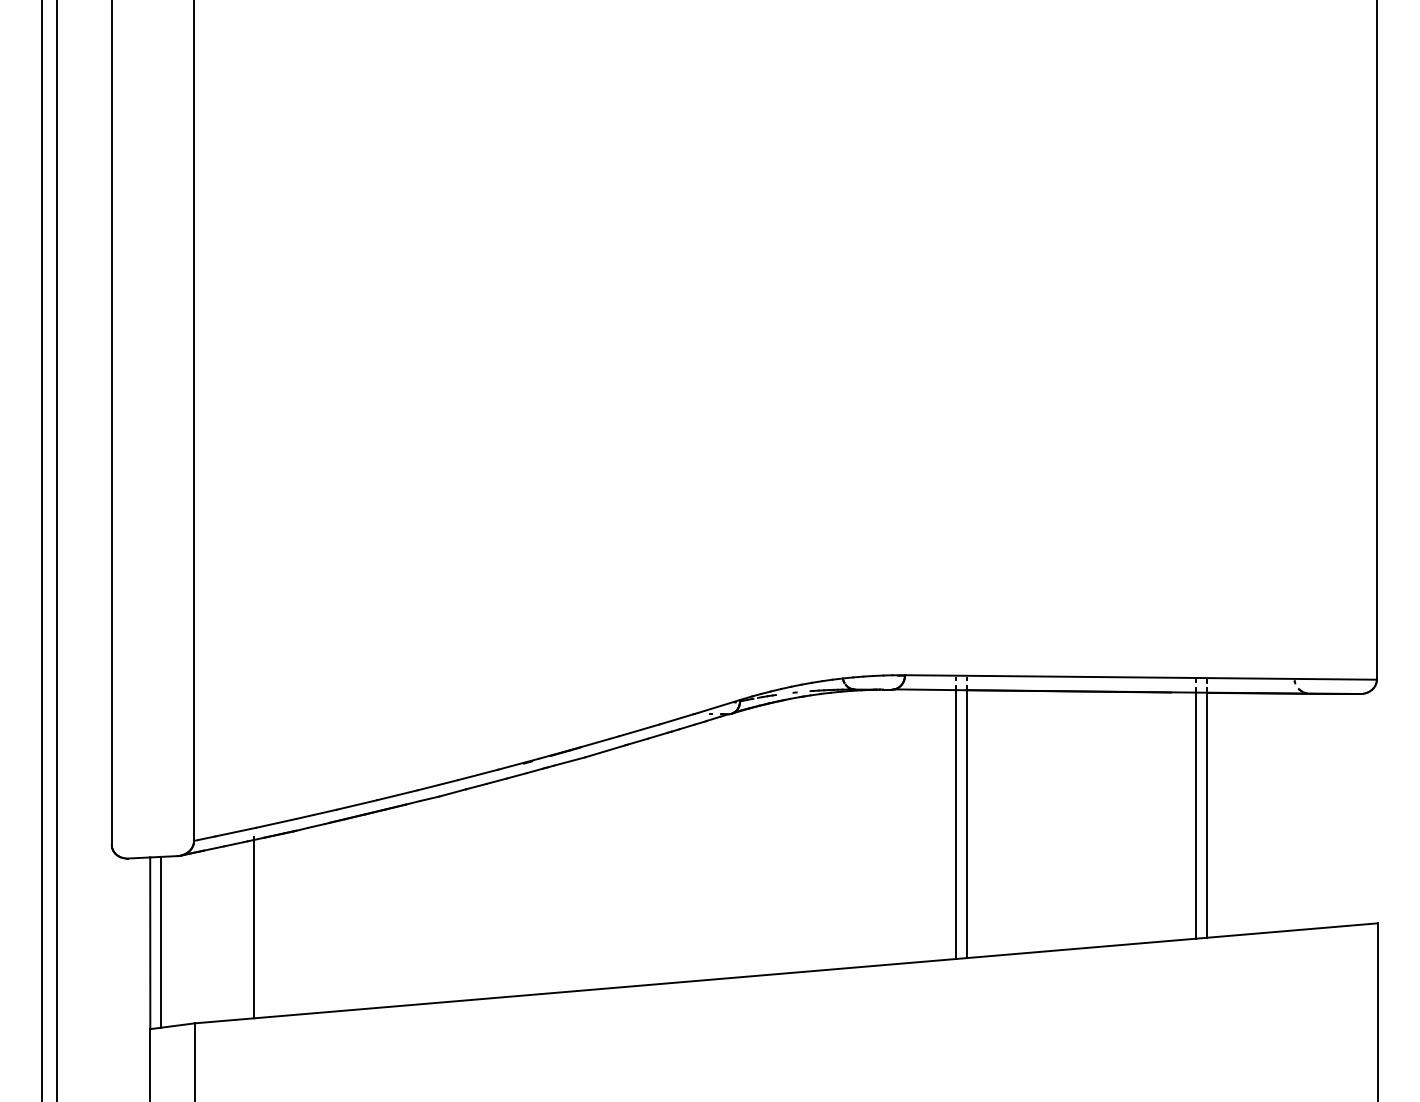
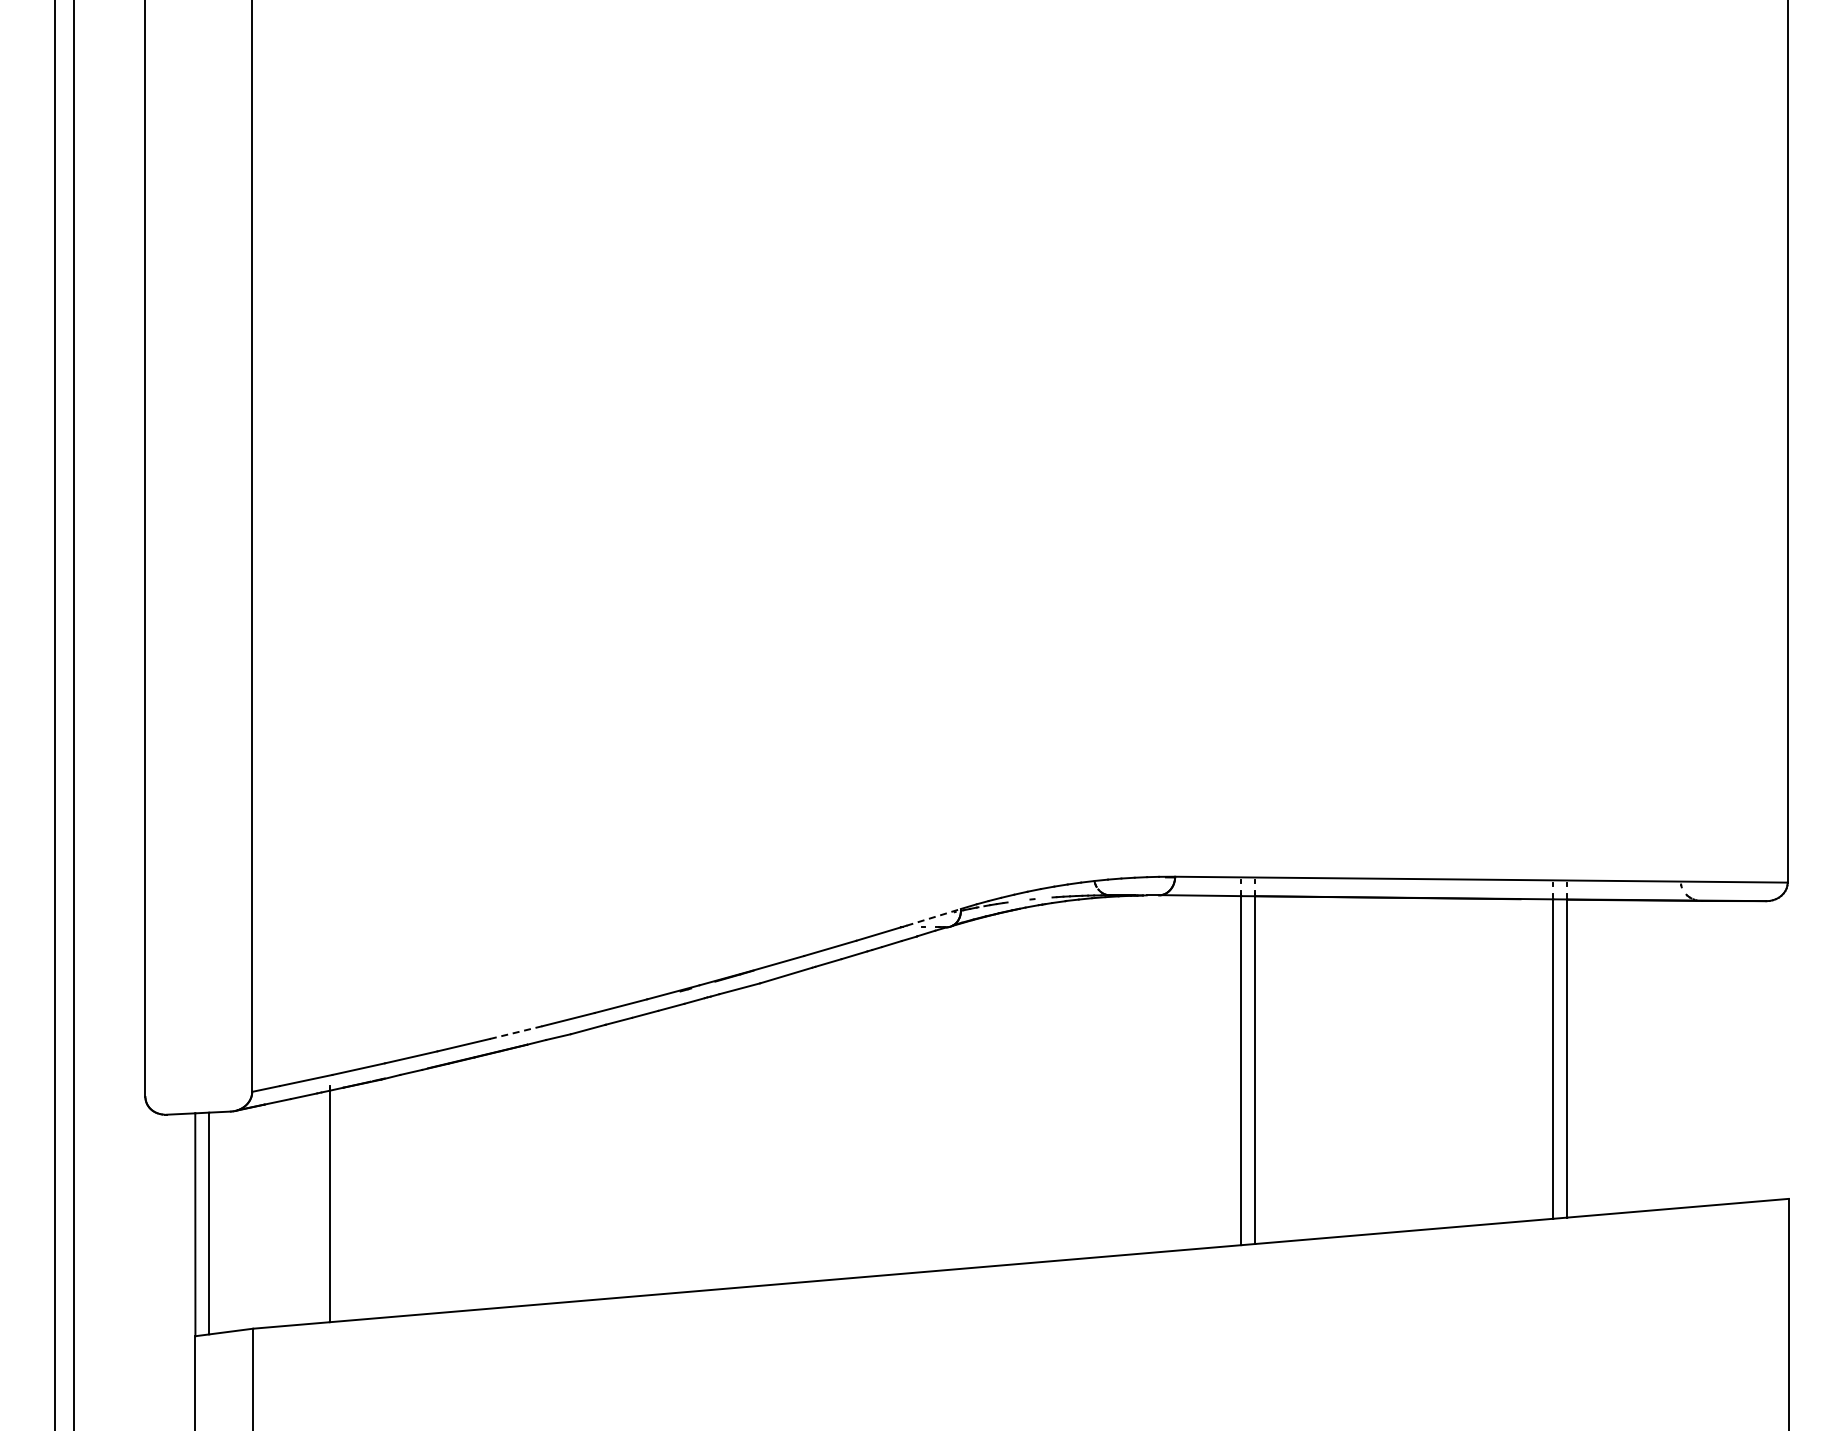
line: (719, 706) -> (934, 917), solid -> dashed
line: (397, 795) -> (516, 1032), solid -> dashed

